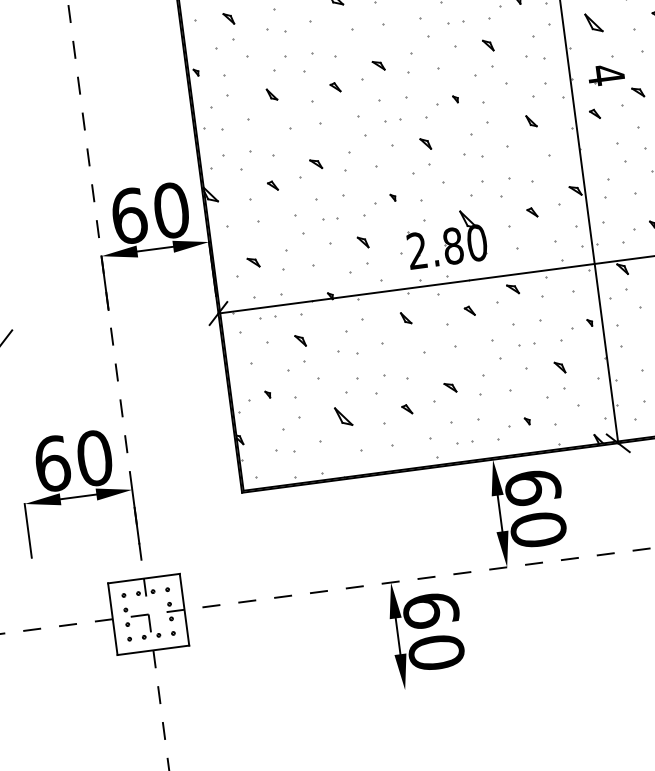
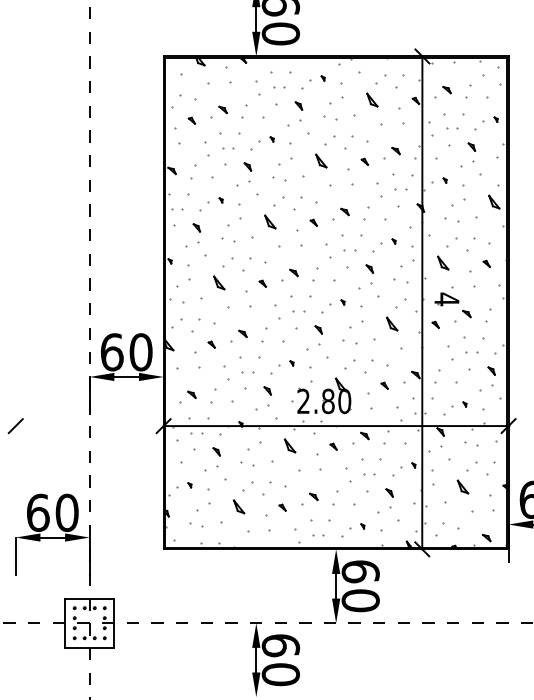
part: (272, 93) -> (219, 282), size x1.67
part: (531, 120) -> (392, 323), size x1.67
part: (405, 317) -> (289, 445), size x1.67

